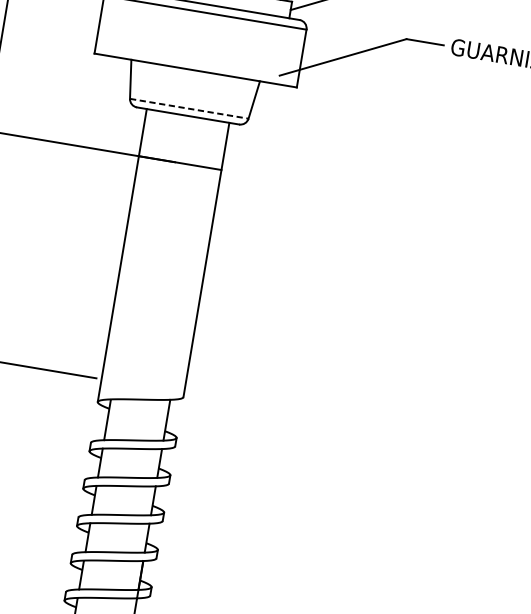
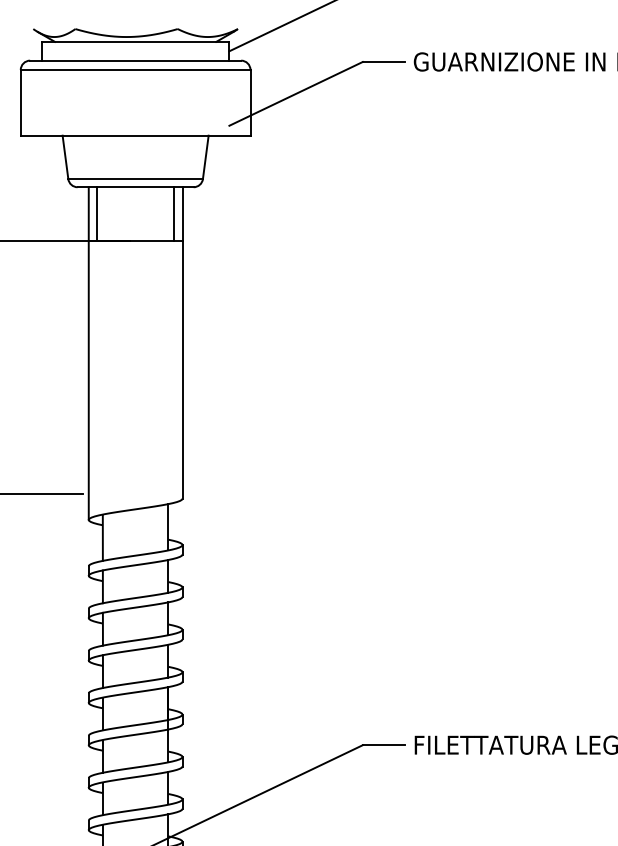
line: (189, 109) -> (136, 179), dashed -> solid
line: (150, 133) -> (97, 213), added
line: (218, 144) -> (174, 213), added

